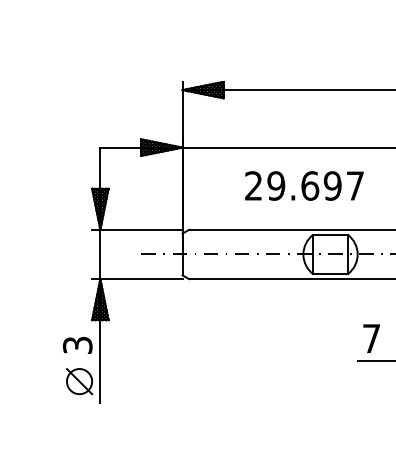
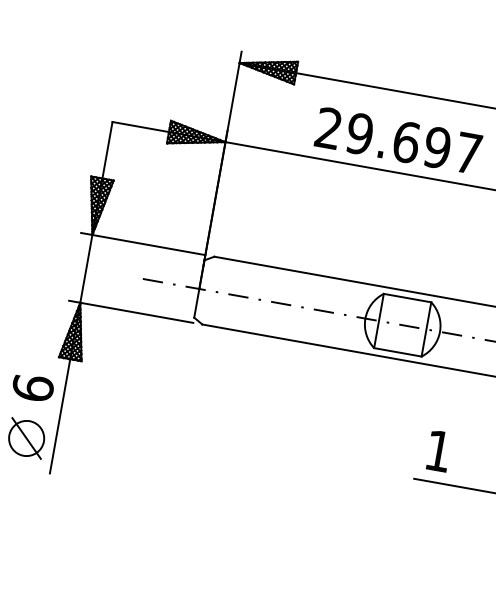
text: (304, 185) -> (398, 140), moved
text: (371, 338) -> (438, 450), 7 -> 1
text: (77, 345) -> (32, 388), 3 -> 6

